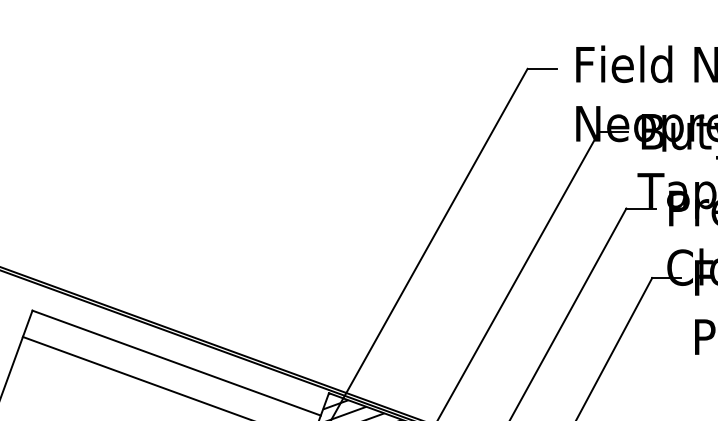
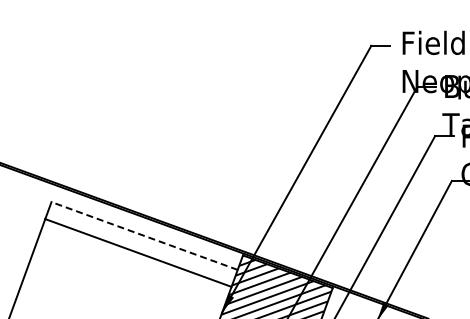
line: (176, 362) -> (144, 235), solid -> dashed

